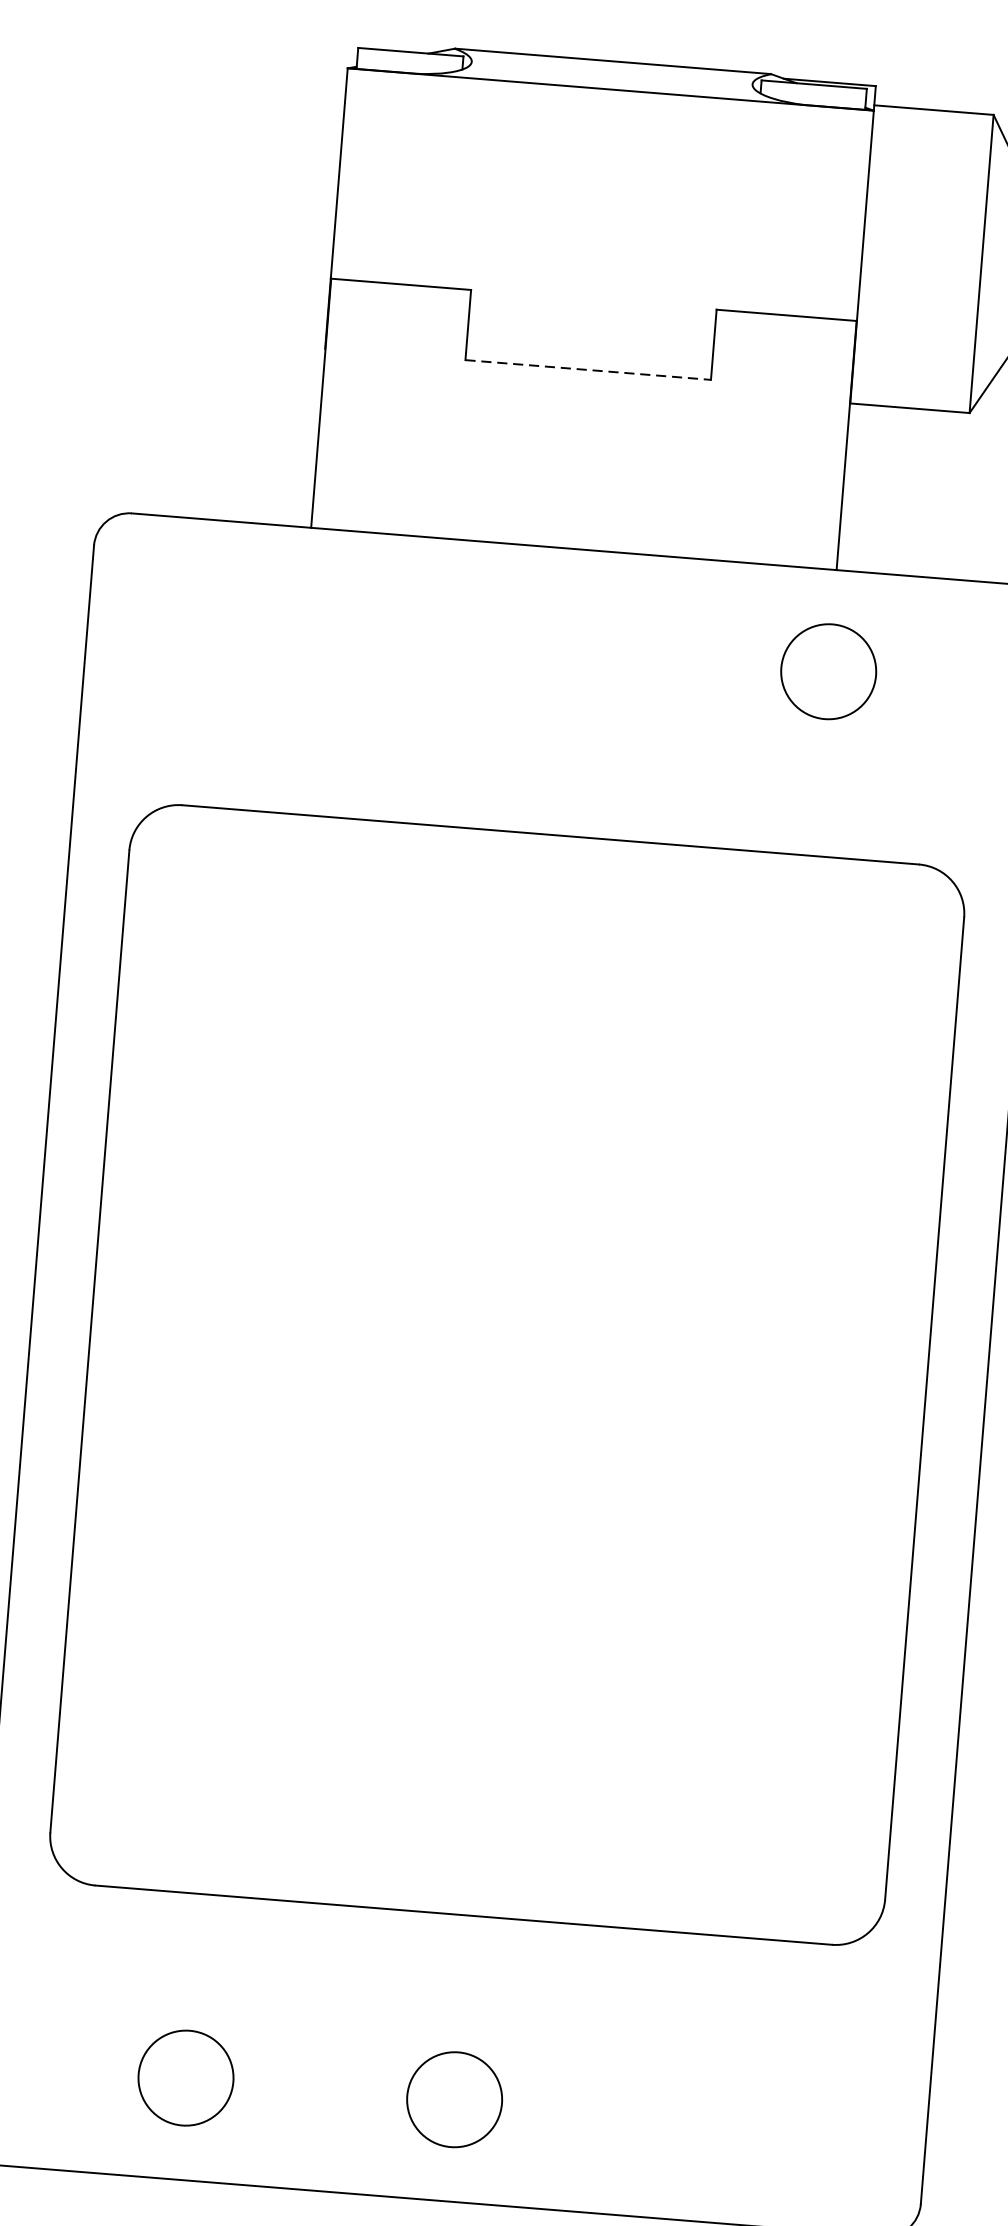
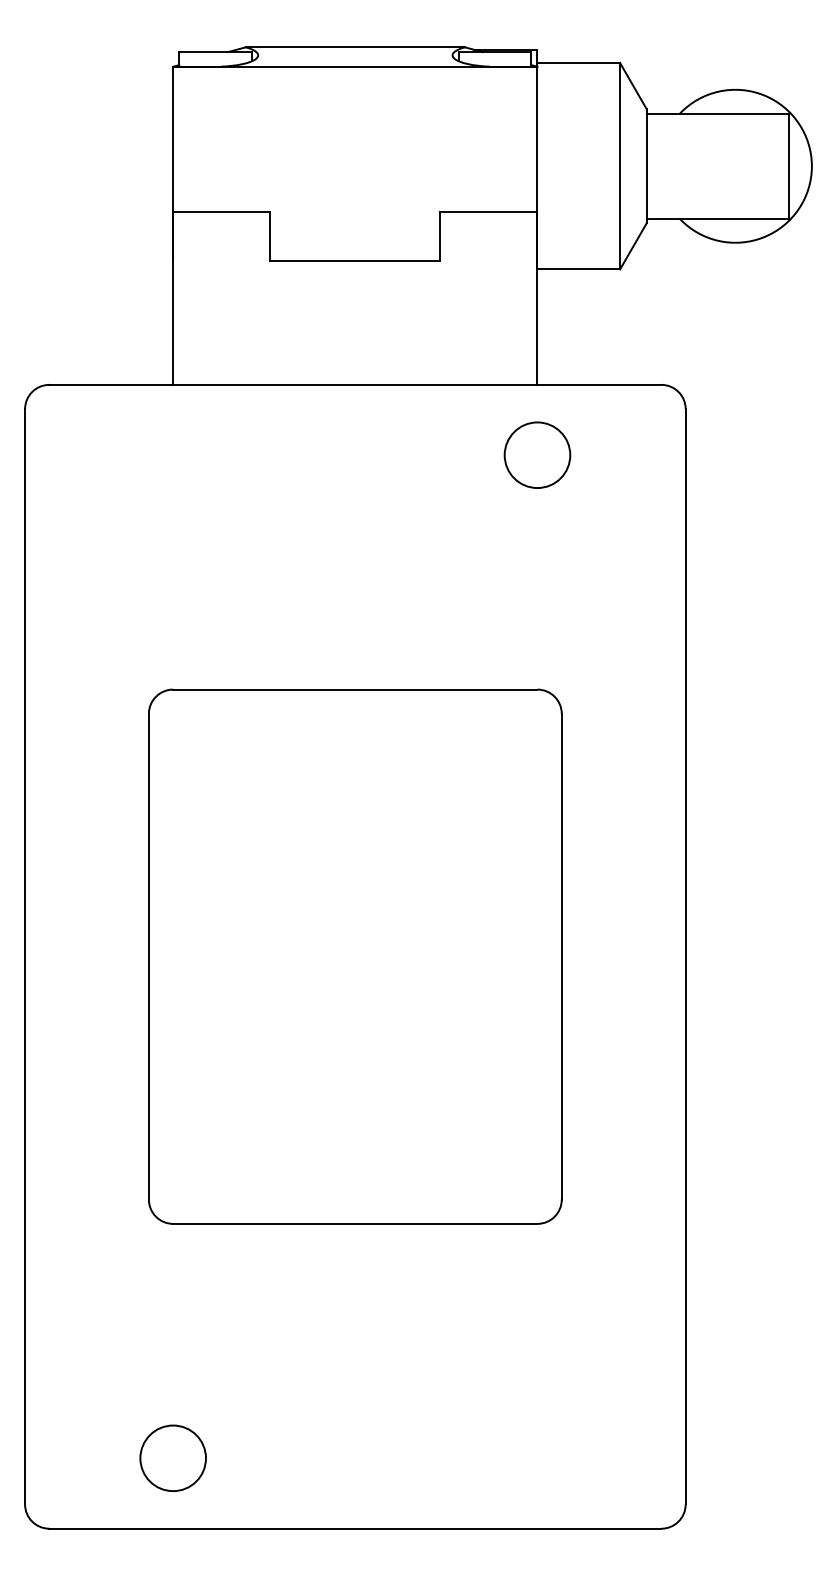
line: (588, 369) -> (355, 260), dashed -> solid
part: (507, 1374) -> (355, 956), size x0.71
circle: (453, 2098) -> (358, 1457), removed

